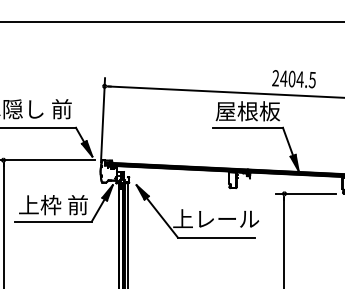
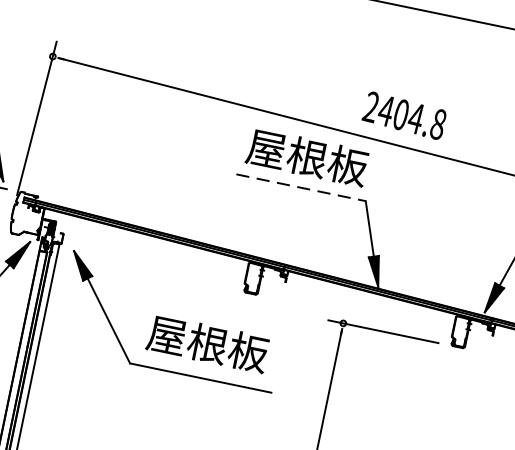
text: (311, 79) -> (436, 123), 2404.5 -> 2404.8
line: (248, 127) -> (302, 187), solid -> dashed
text: (216, 218) -> (208, 342), 上レール -> 屋根板

